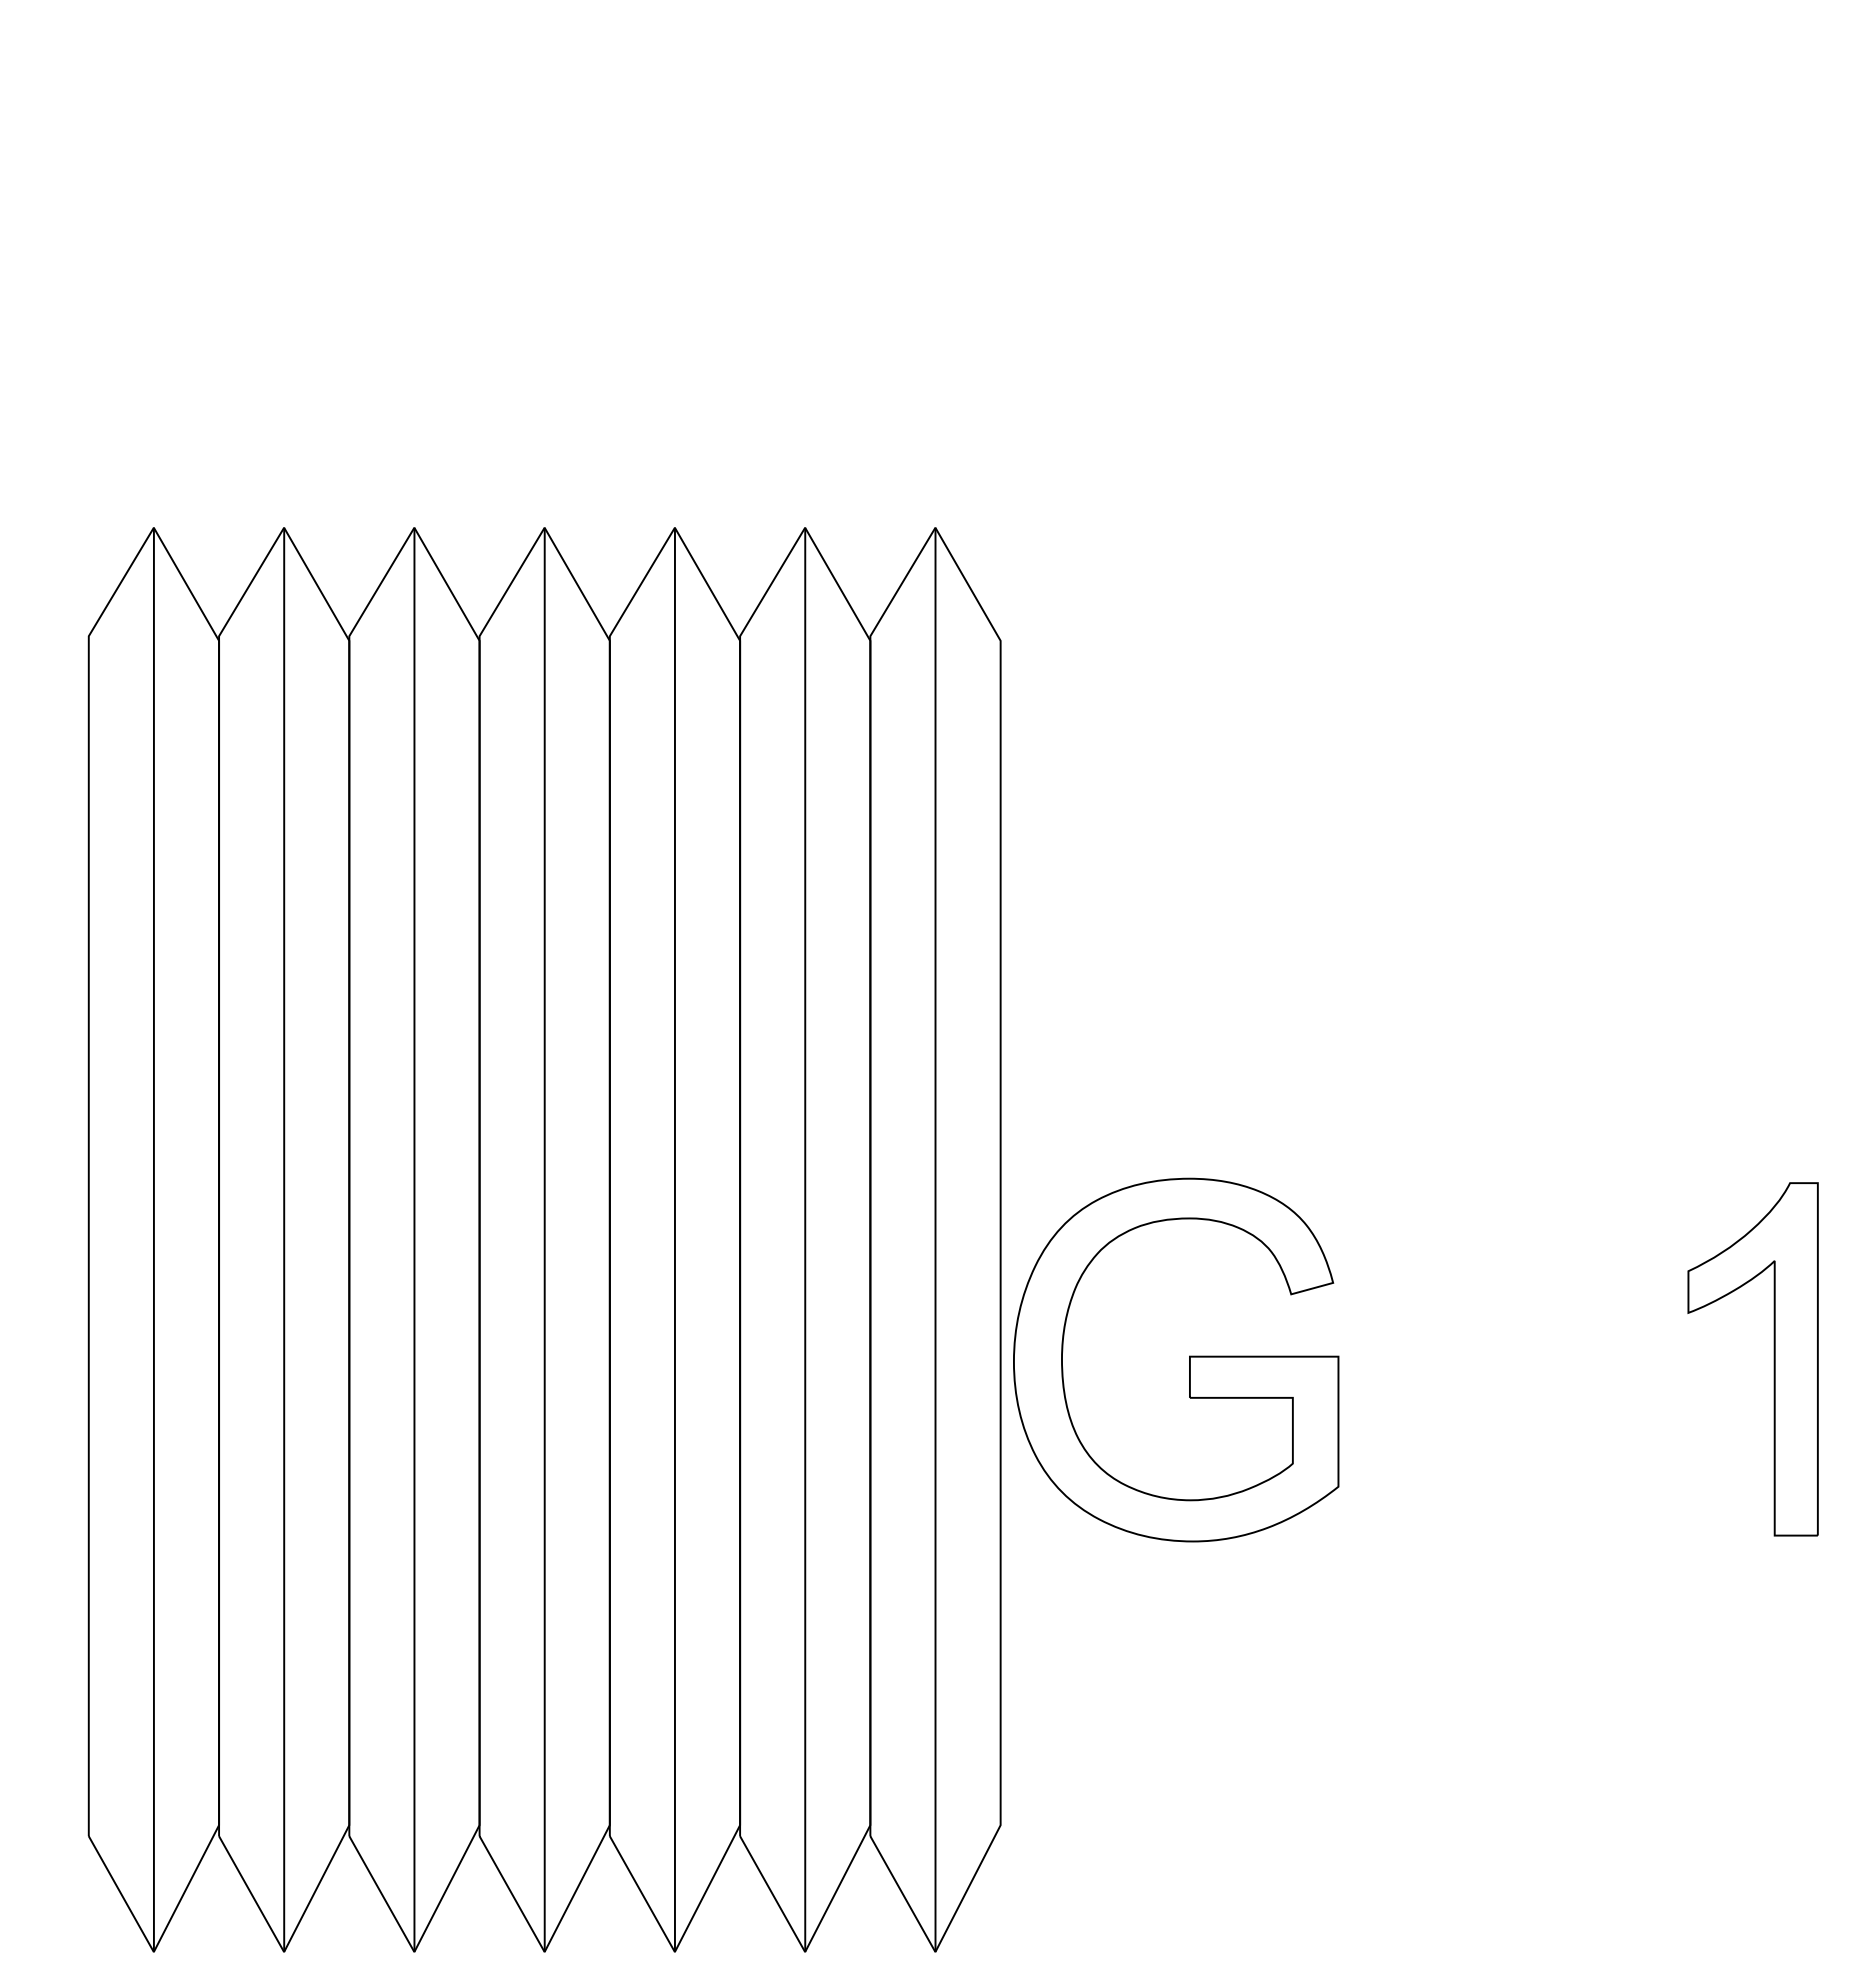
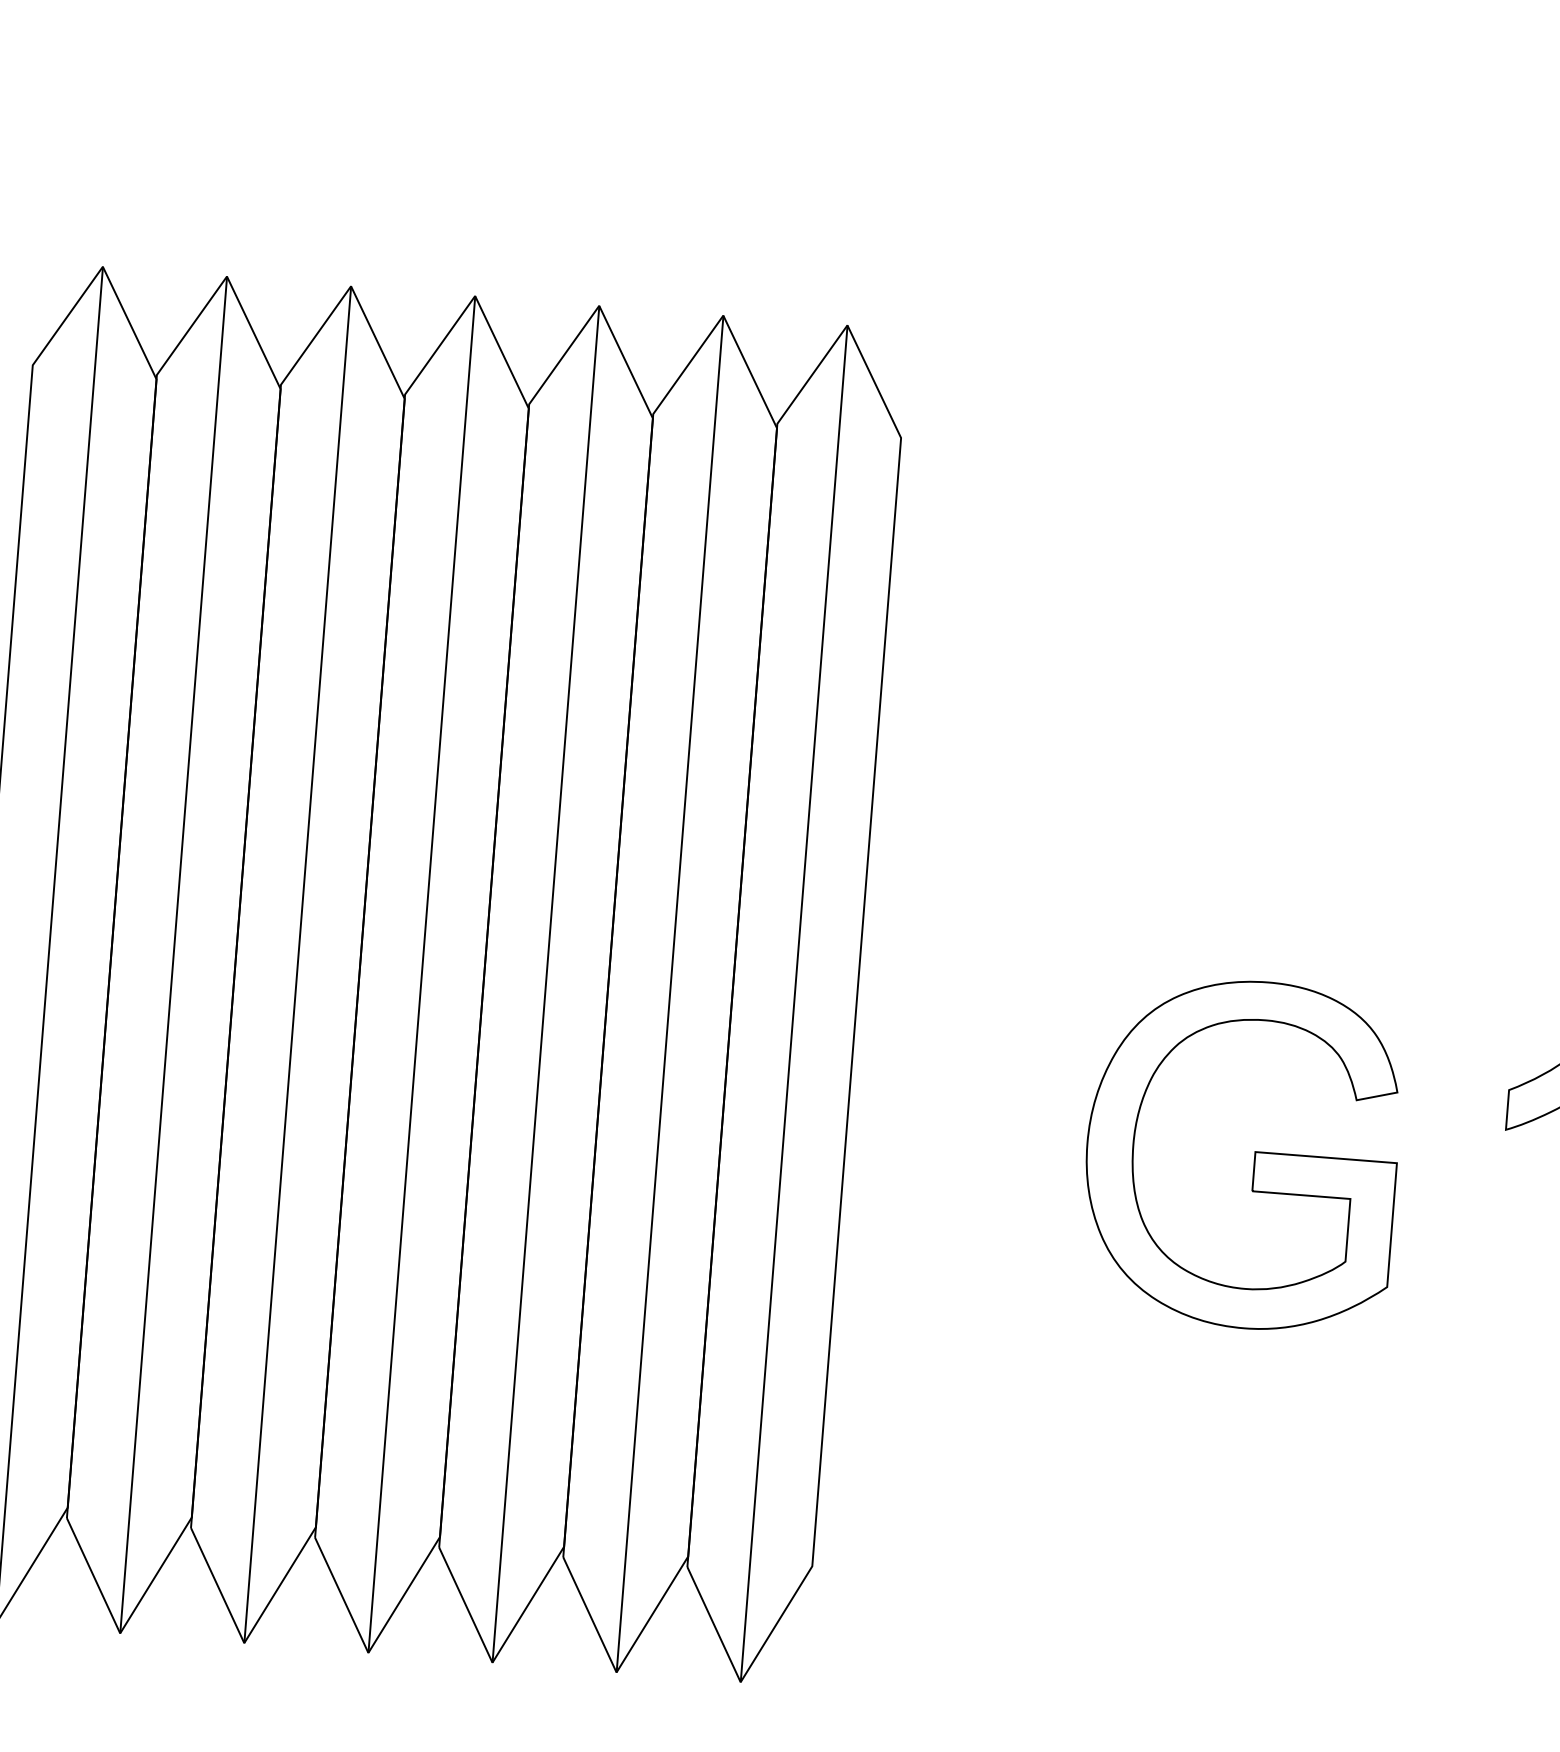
part: (1189, 1359) -> (1254, 1154), moved

